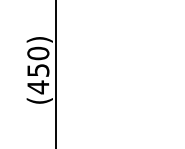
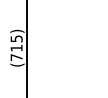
text: (38, 70) -> (16, 48), (450) -> (715)

